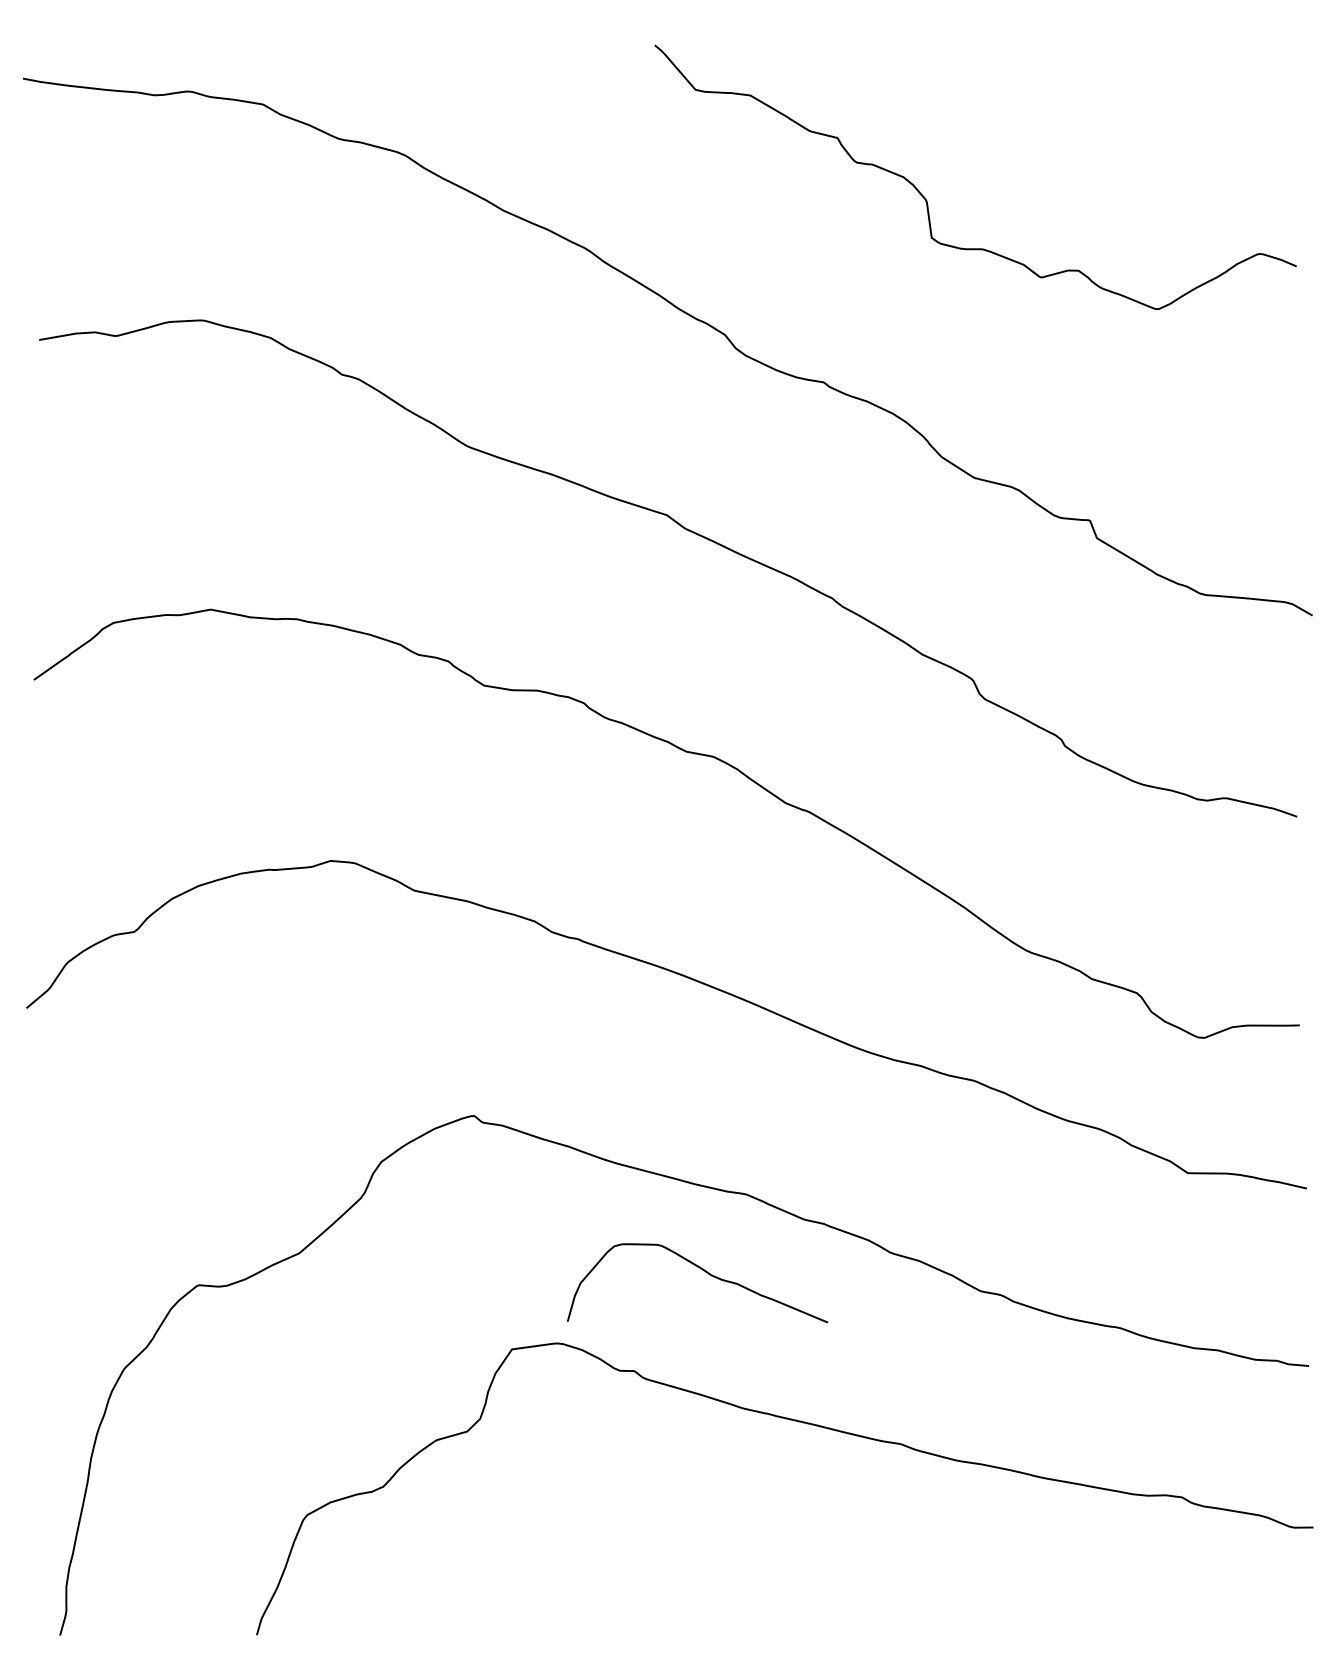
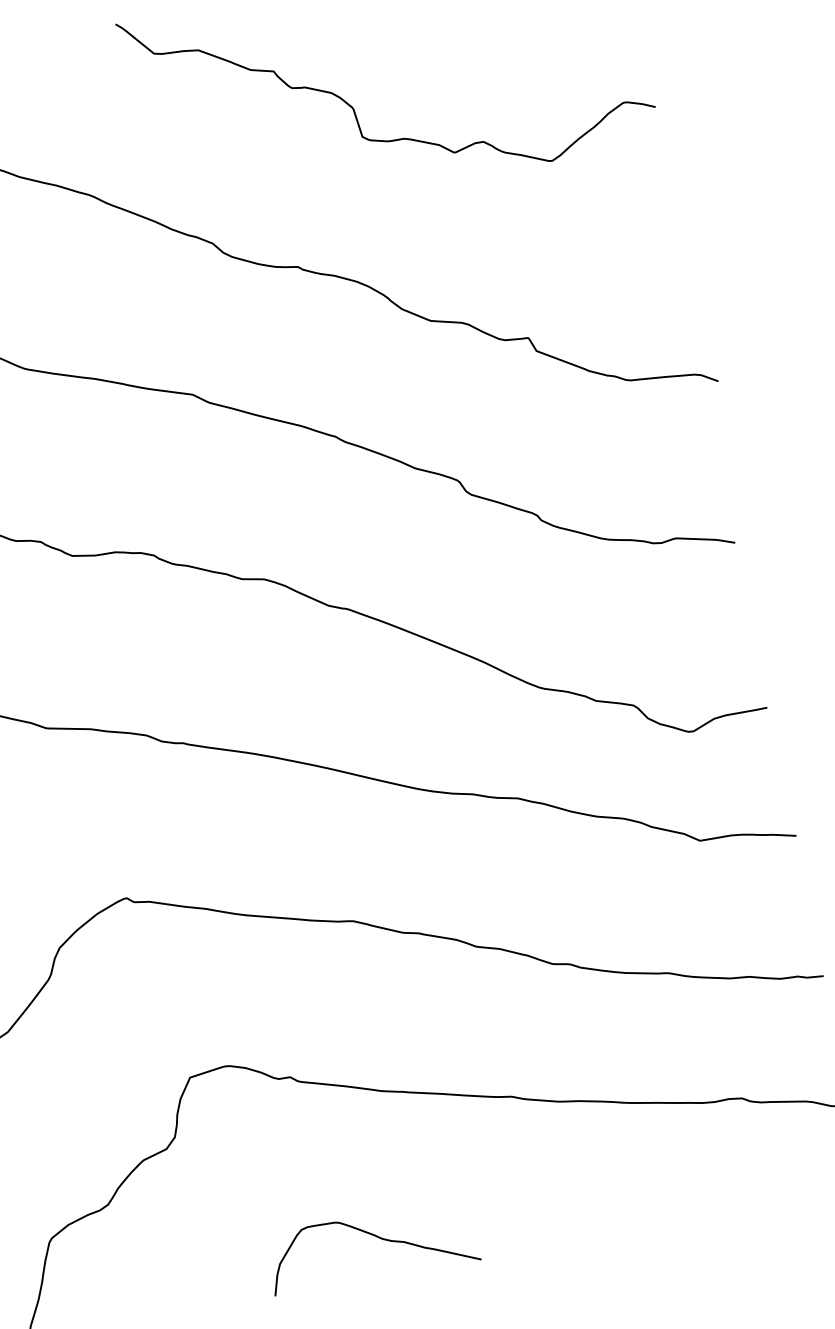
curve: (706, 1273) -> (378, 1238), moved

